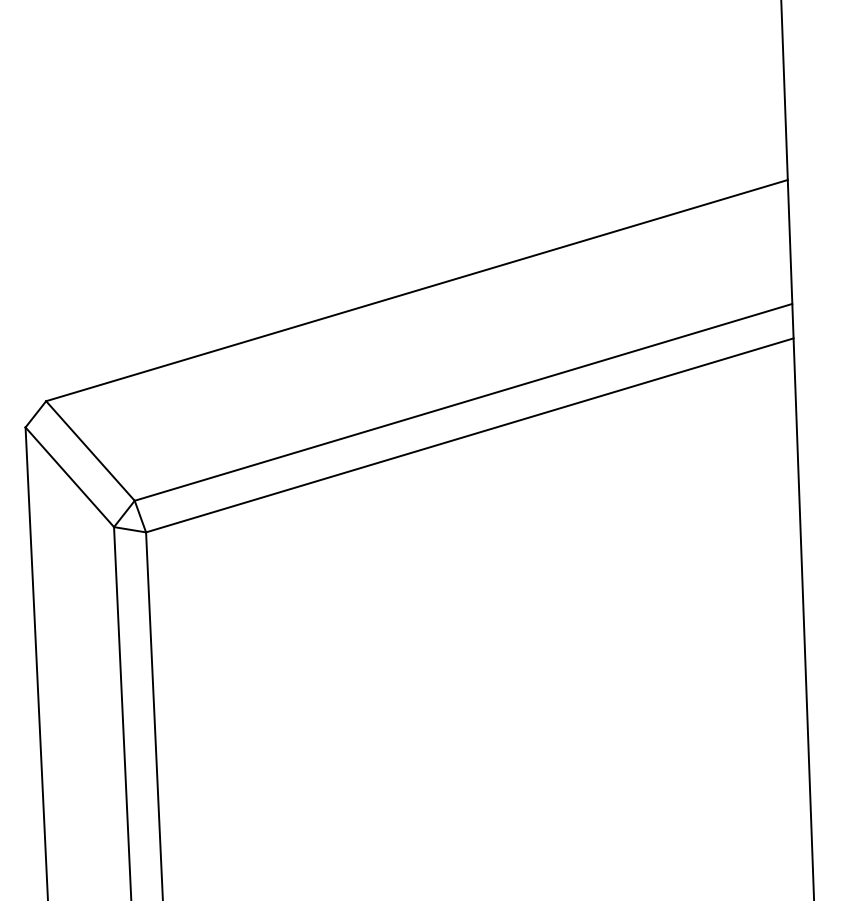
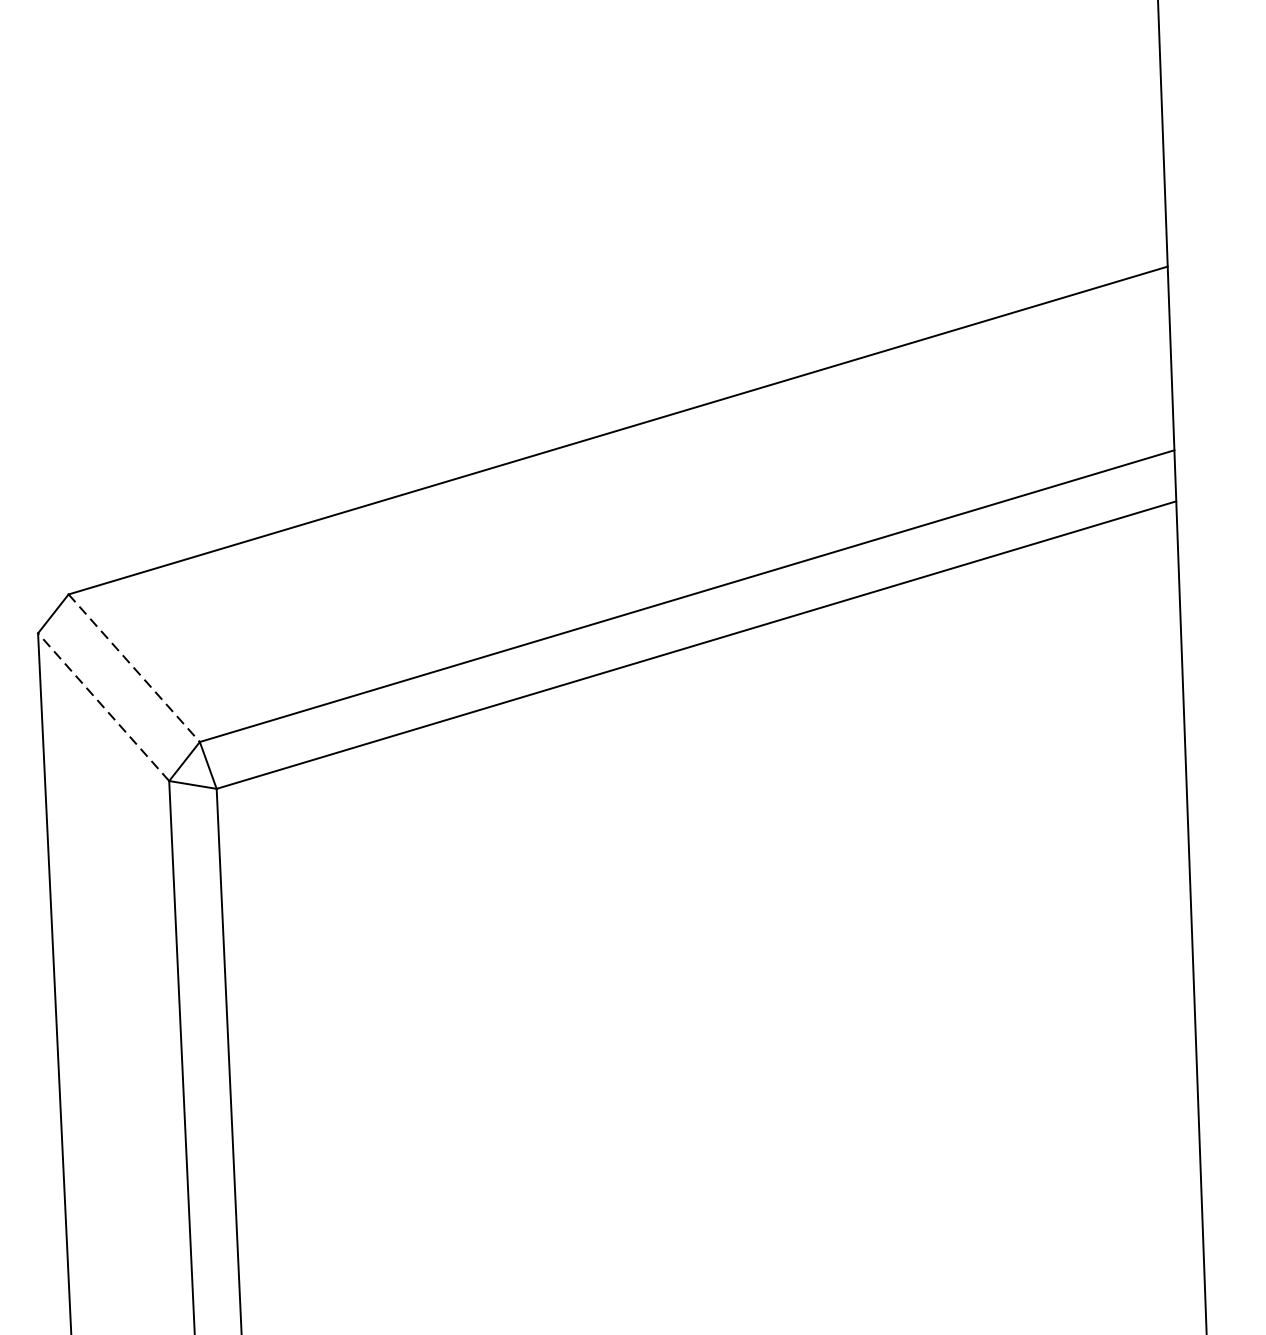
line: (90, 450) -> (134, 667), solid -> dashed
line: (69, 477) -> (103, 707), solid -> dashed

